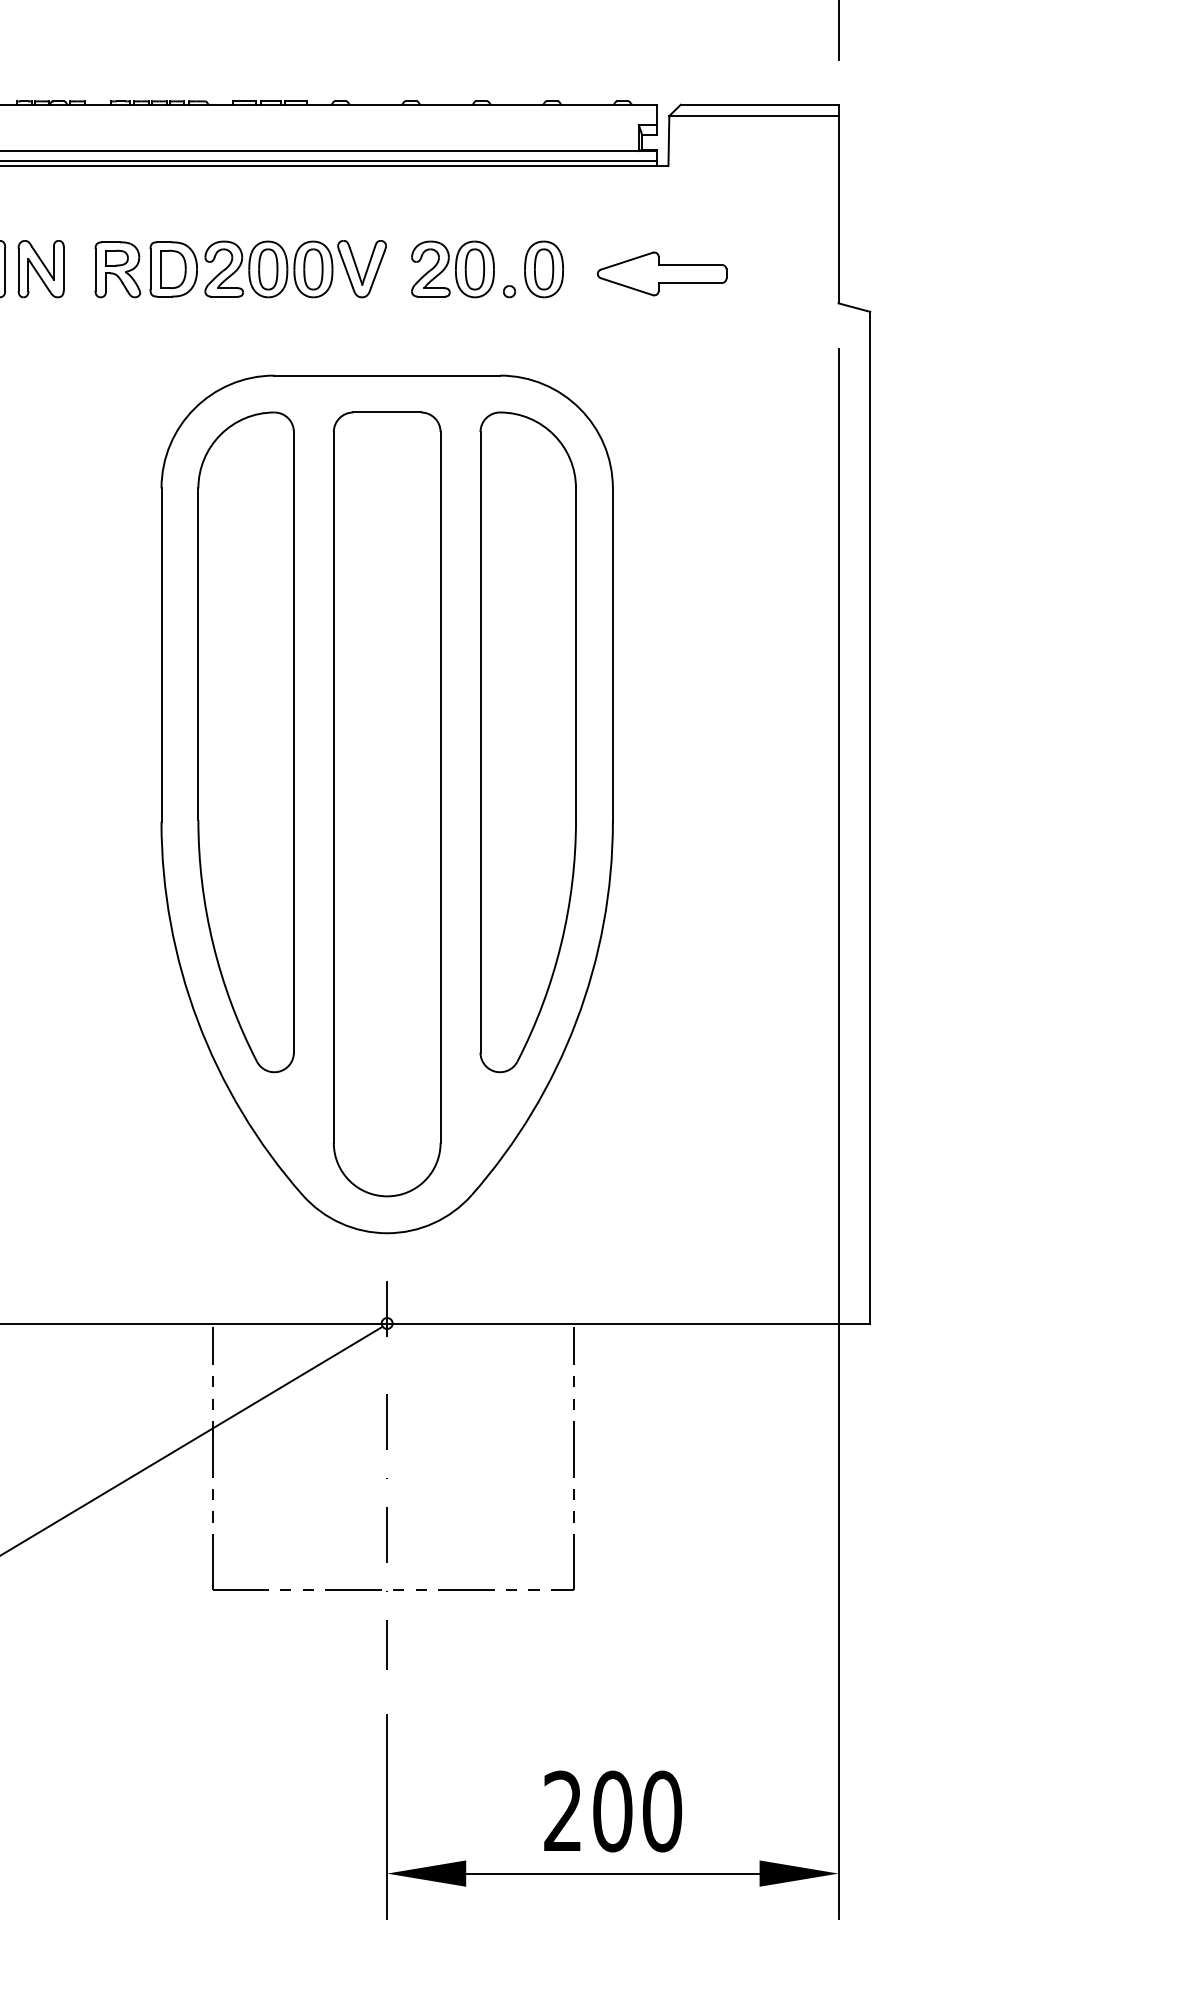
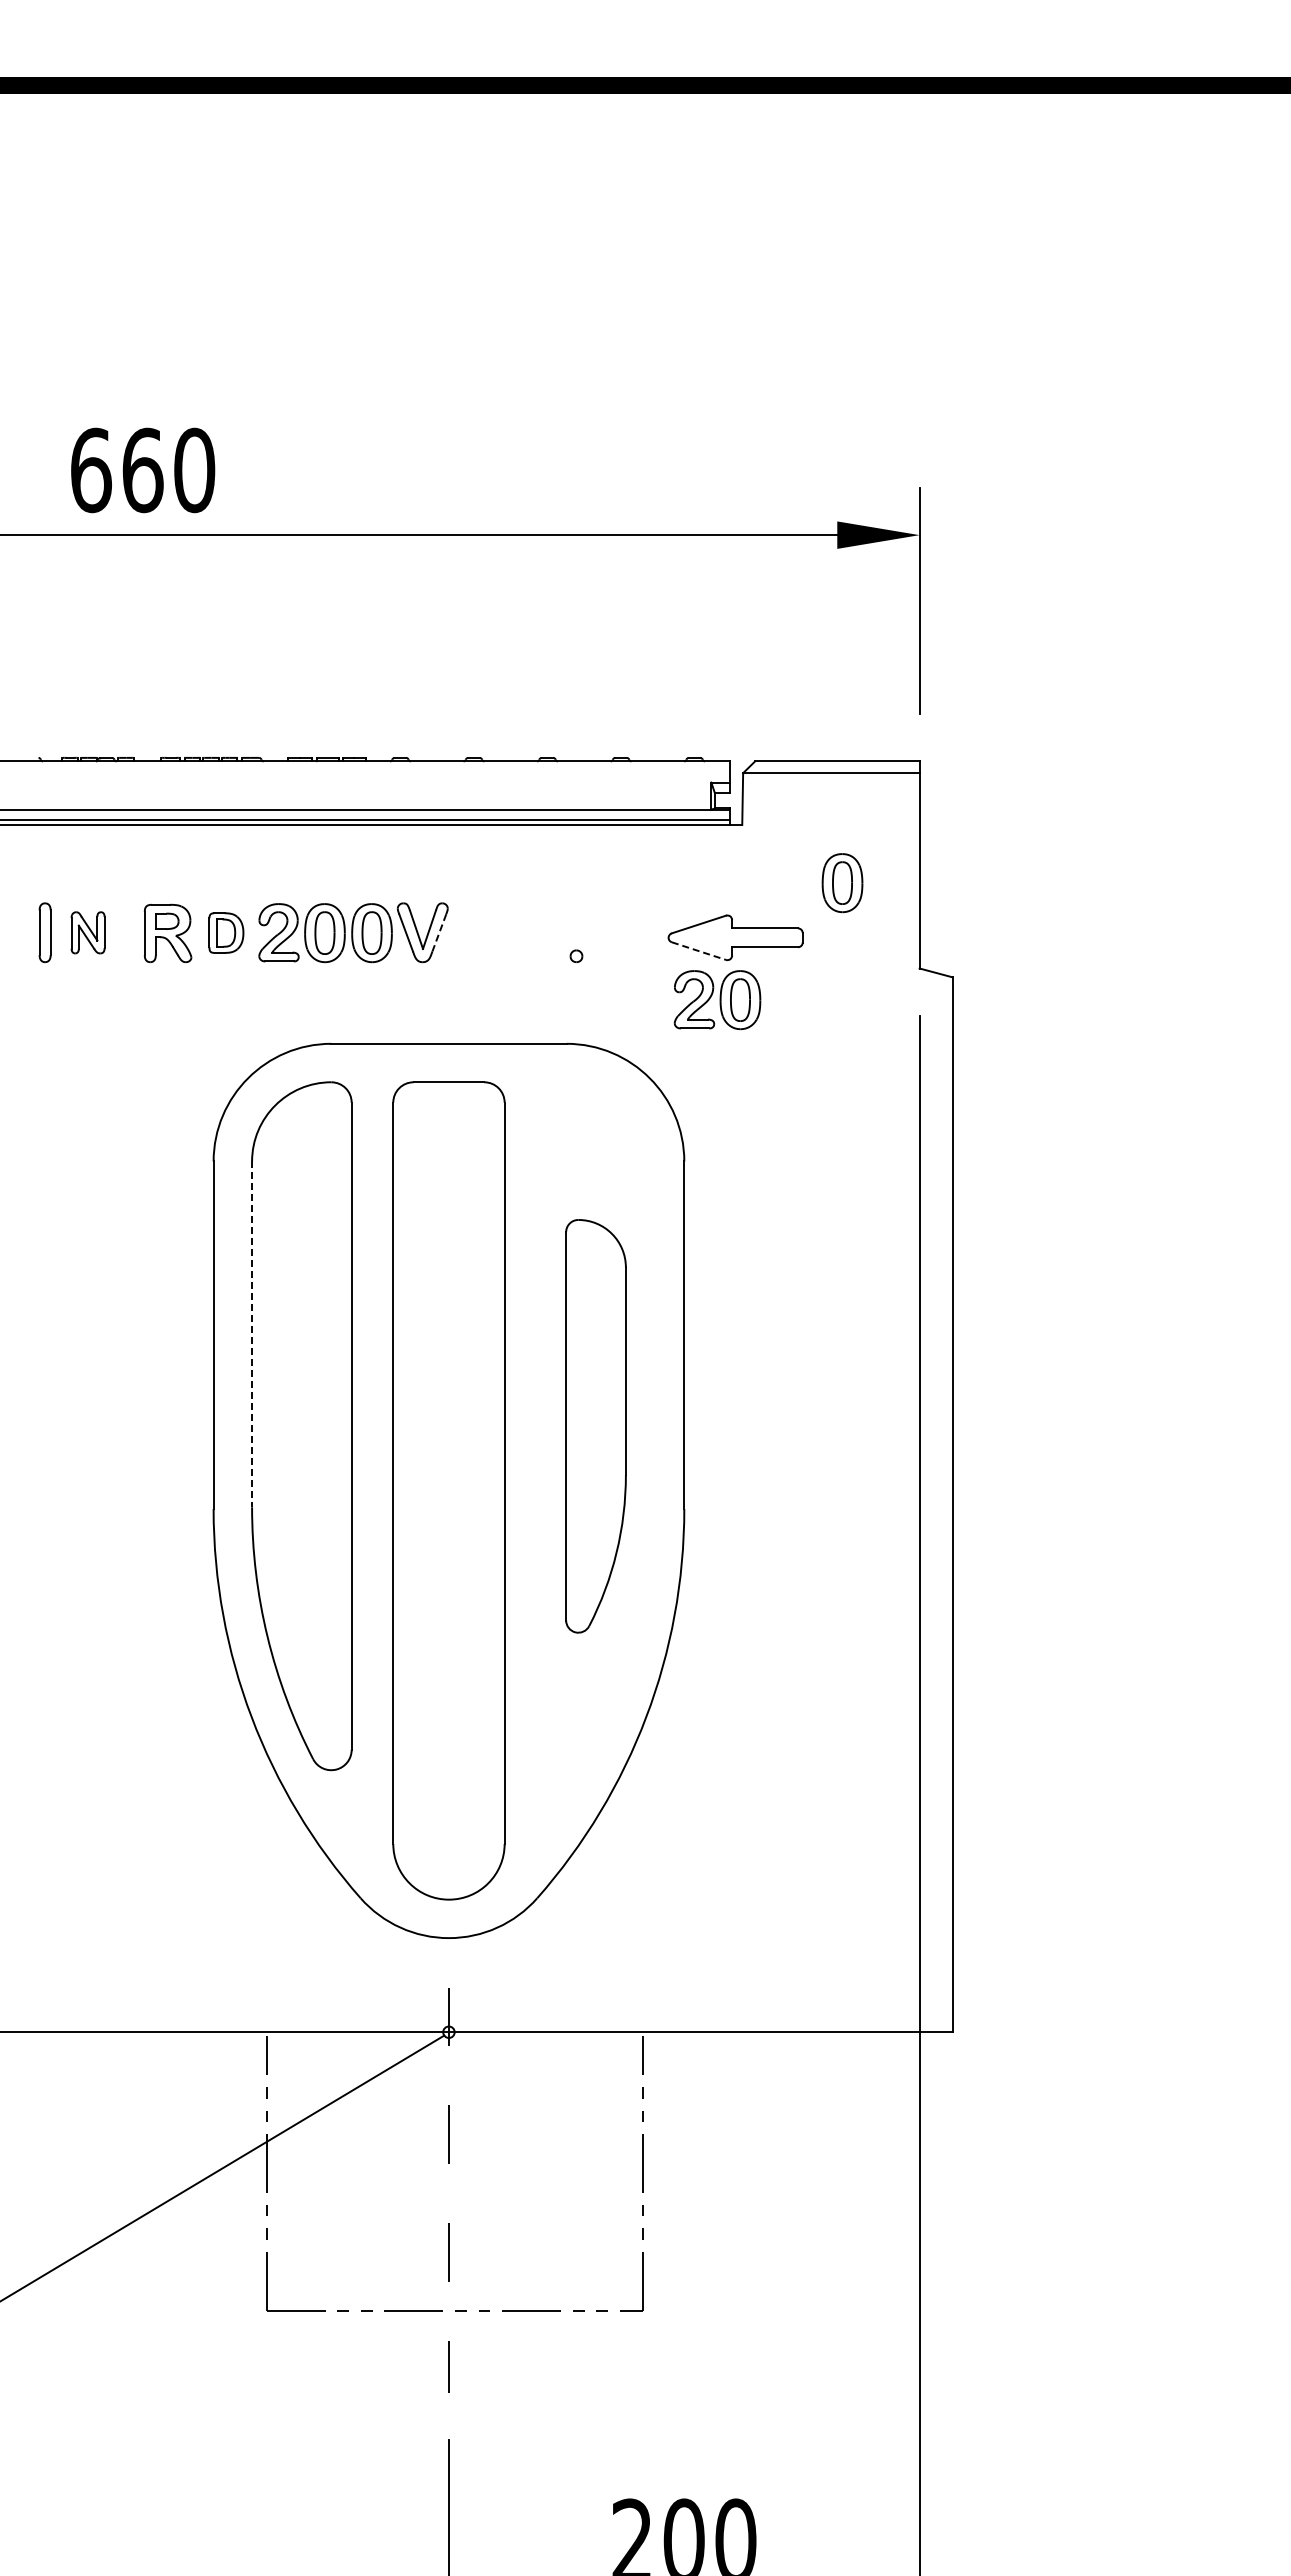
part: (40, 268) -> (87, 932), size x0.7
part: (173, 268) -> (226, 932), size x0.7
line: (378, 268) -> (439, 932), solid -> dashed
part: (452, 269) -> (717, 1000), moved
part: (544, 269) -> (842, 883), moved
line: (627, 287) -> (699, 951), solid -> dashed
line: (198, 654) -> (252, 1334), solid -> dashed
part: (527, 742) -> (595, 1426), size x0.6

